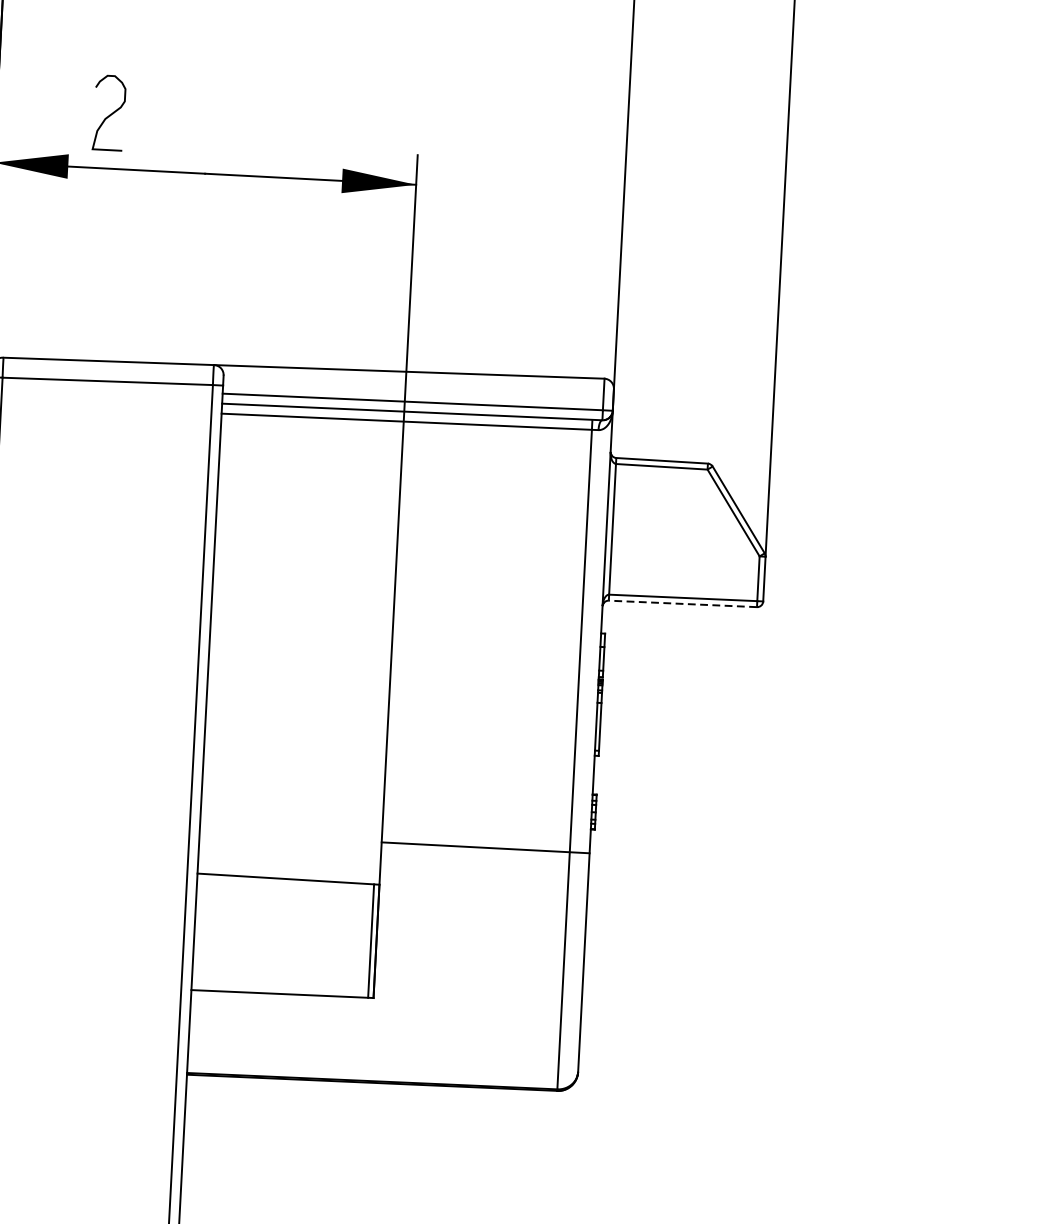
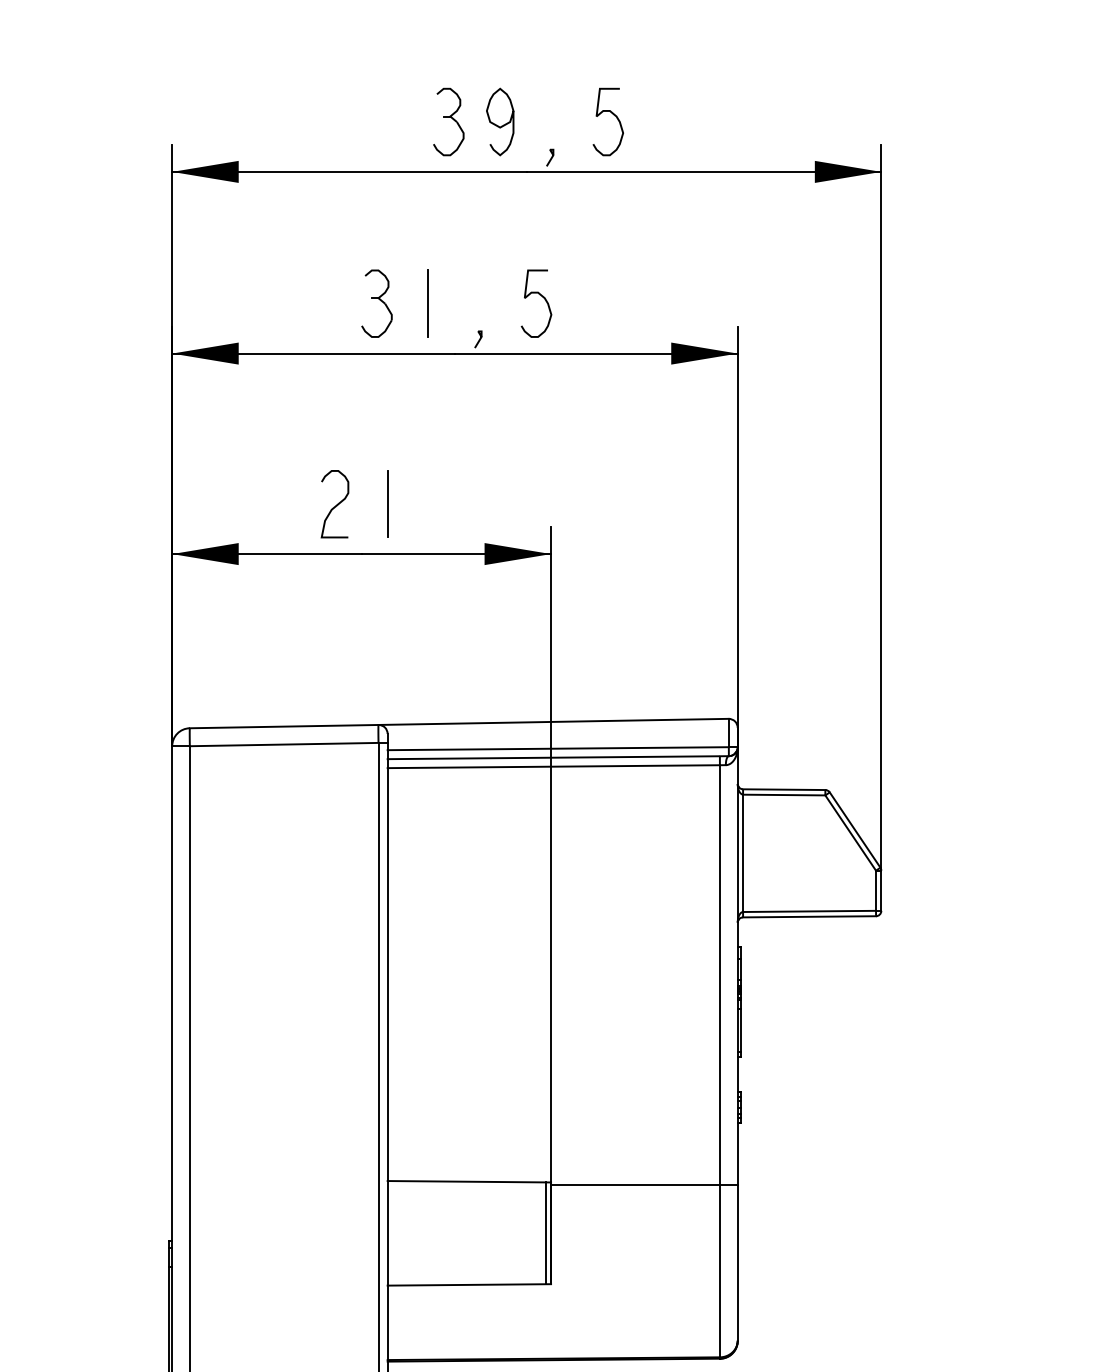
curve: (109, 114) -> (335, 505), moved
line: (238, 118) -> (388, 503), added
line: (682, 603) -> (809, 916), dashed -> solid
line: (485, 847) -> (644, 1185), moved

